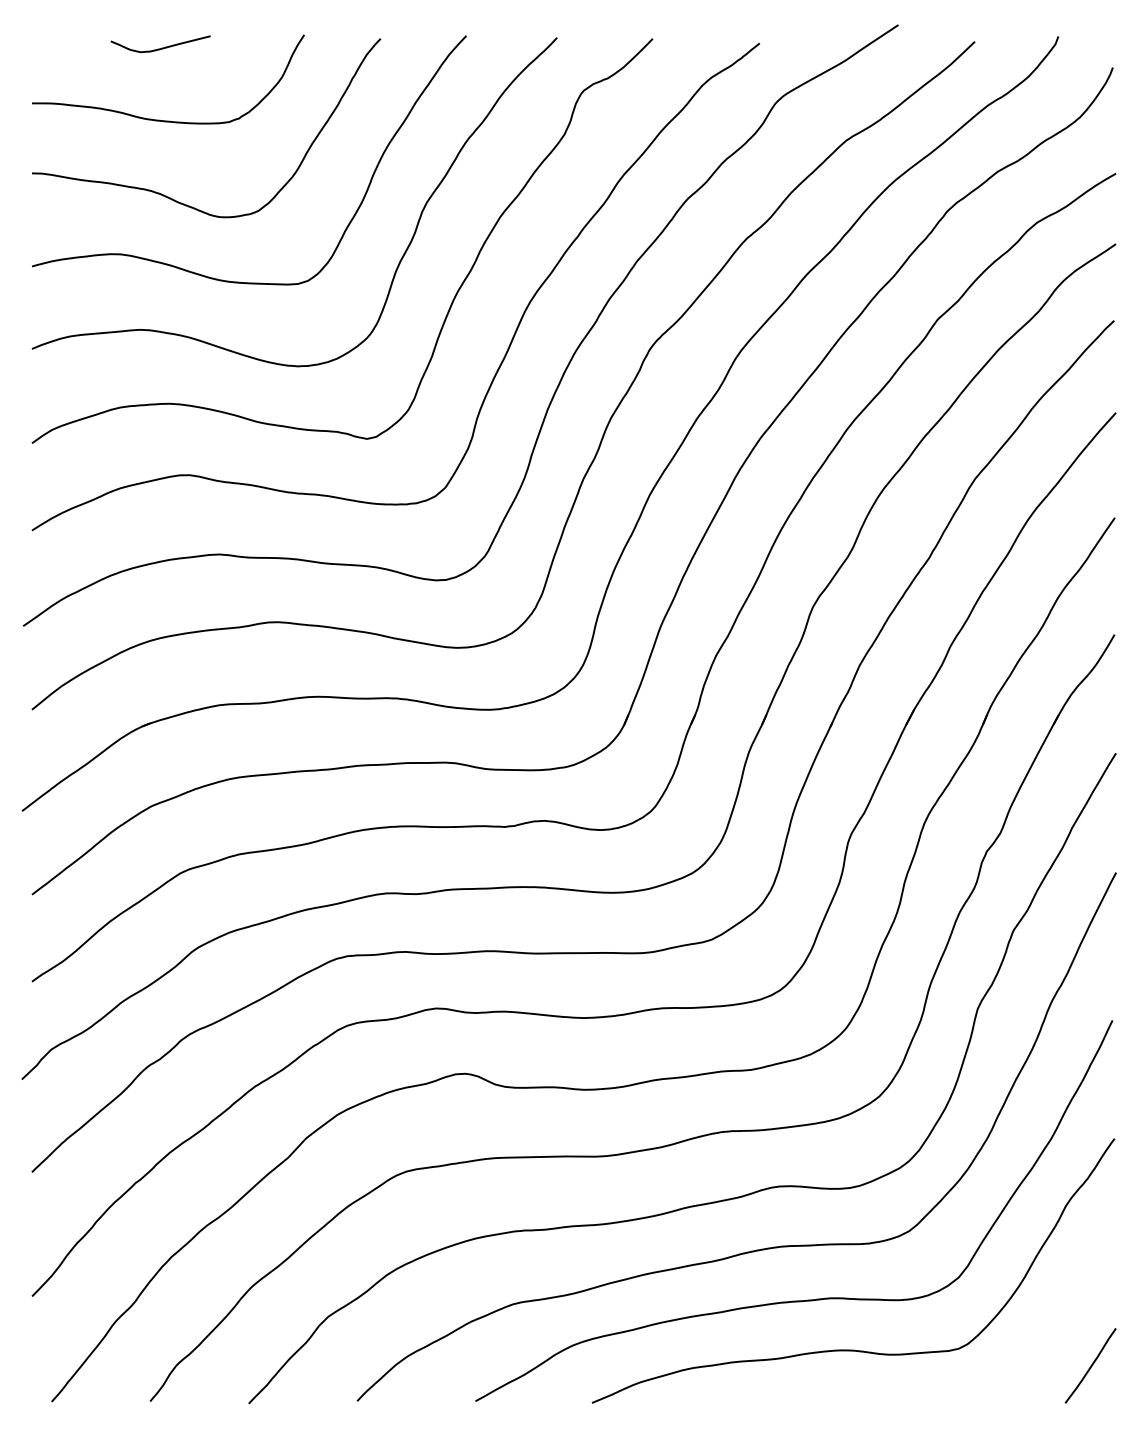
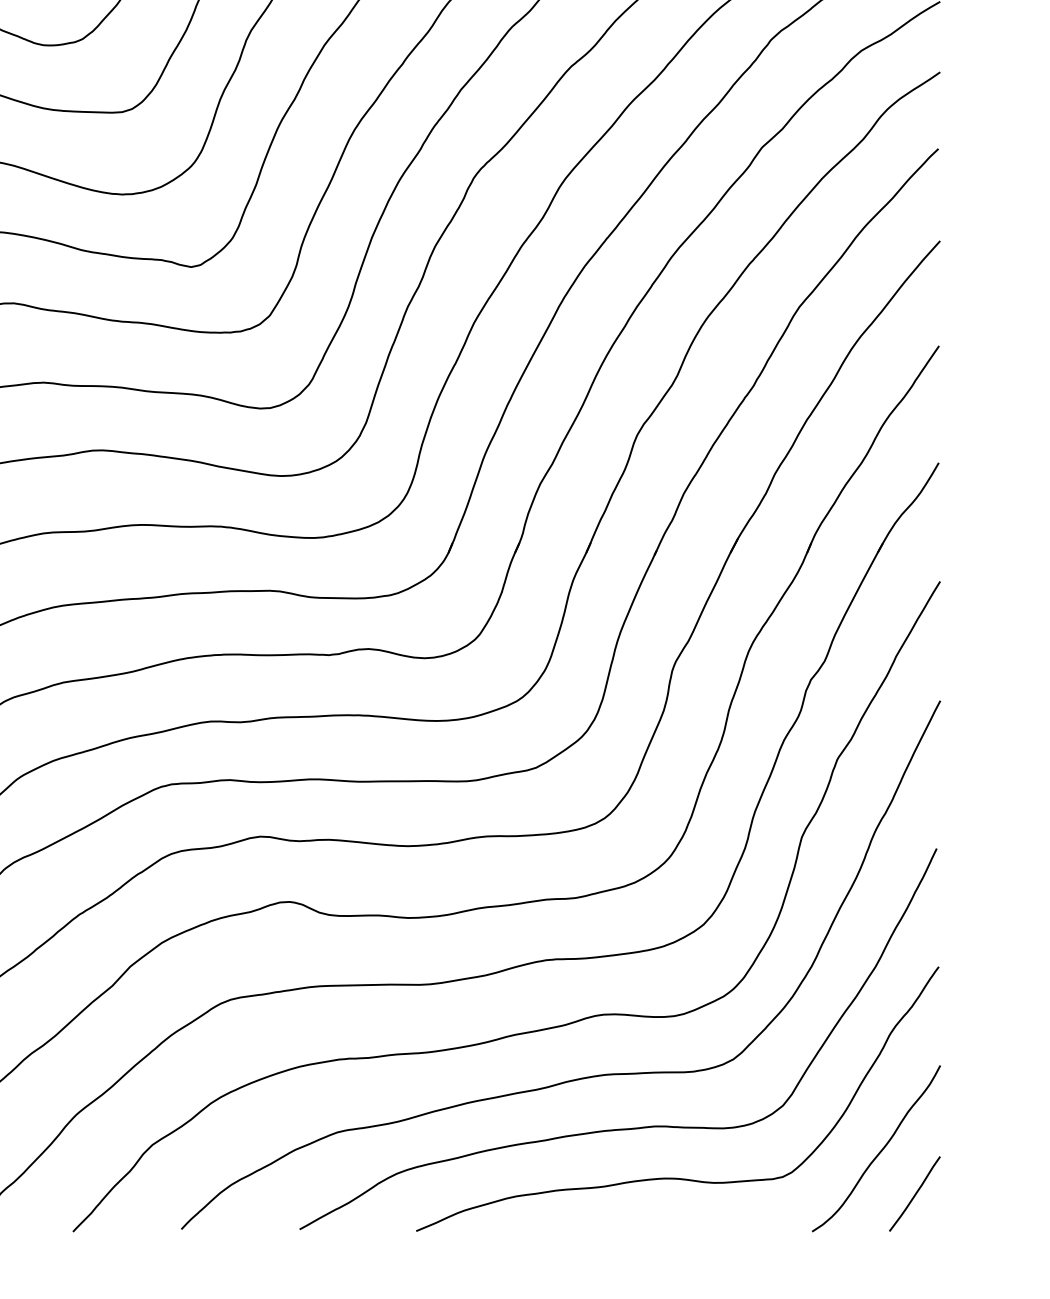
curve: (1055, 1323) -> (879, 1151), added

